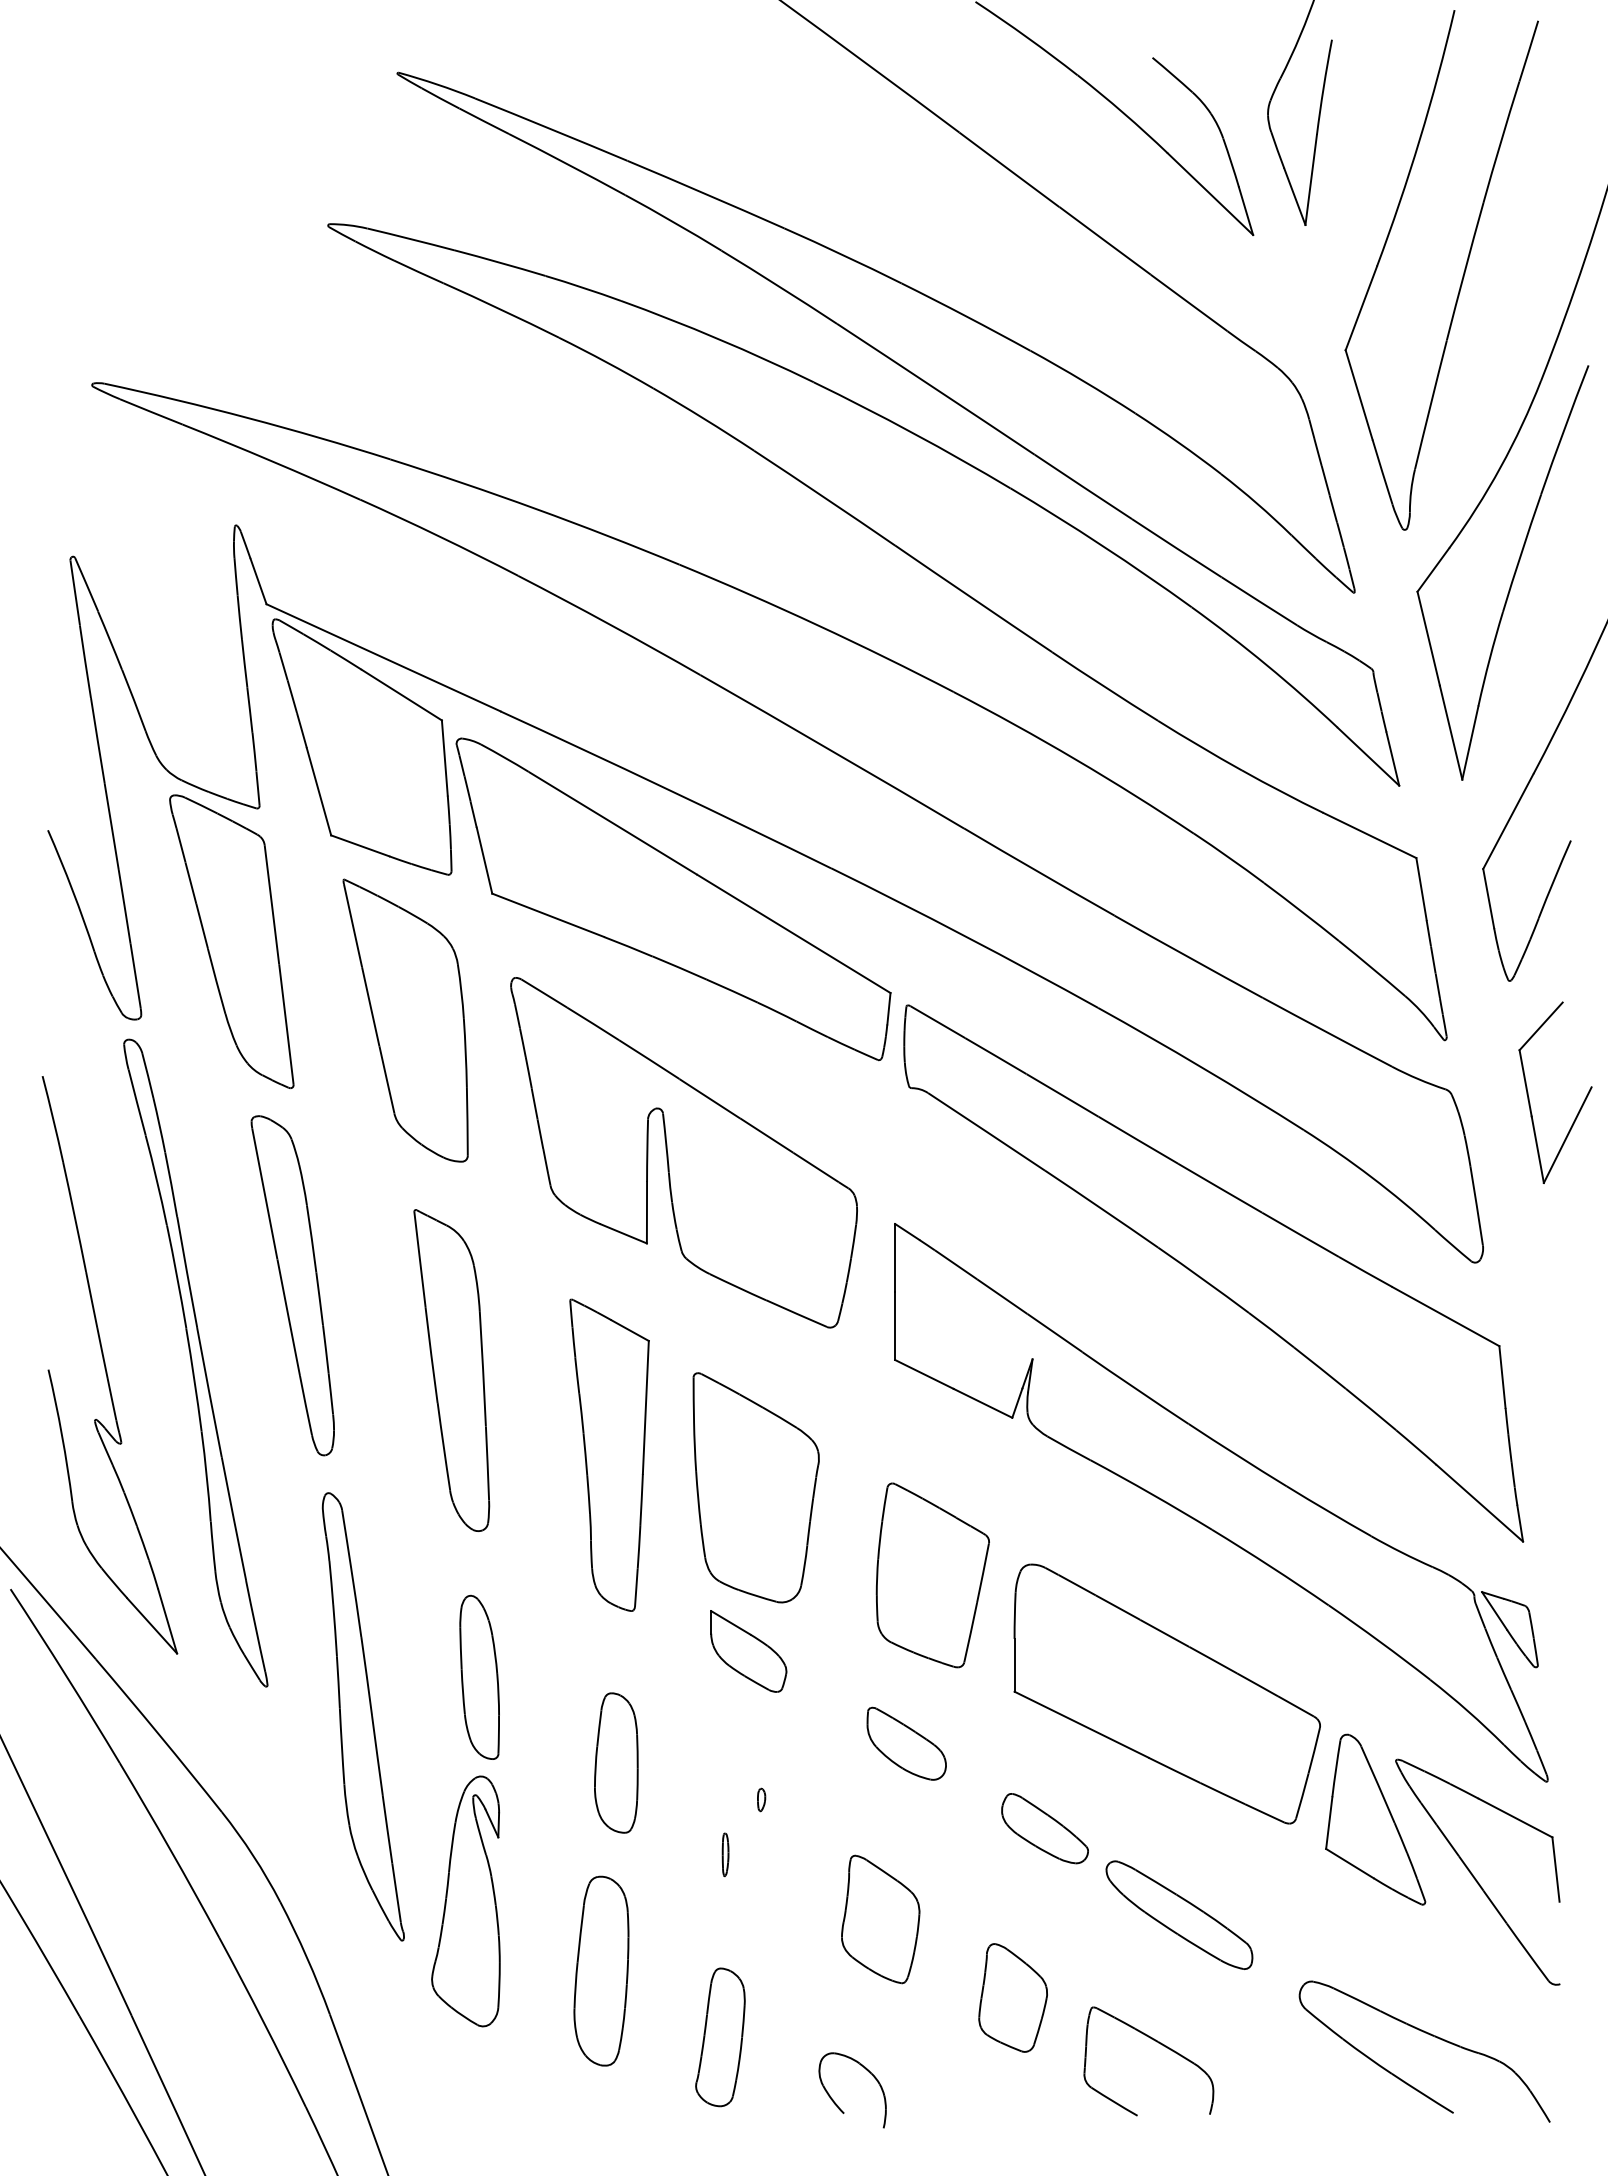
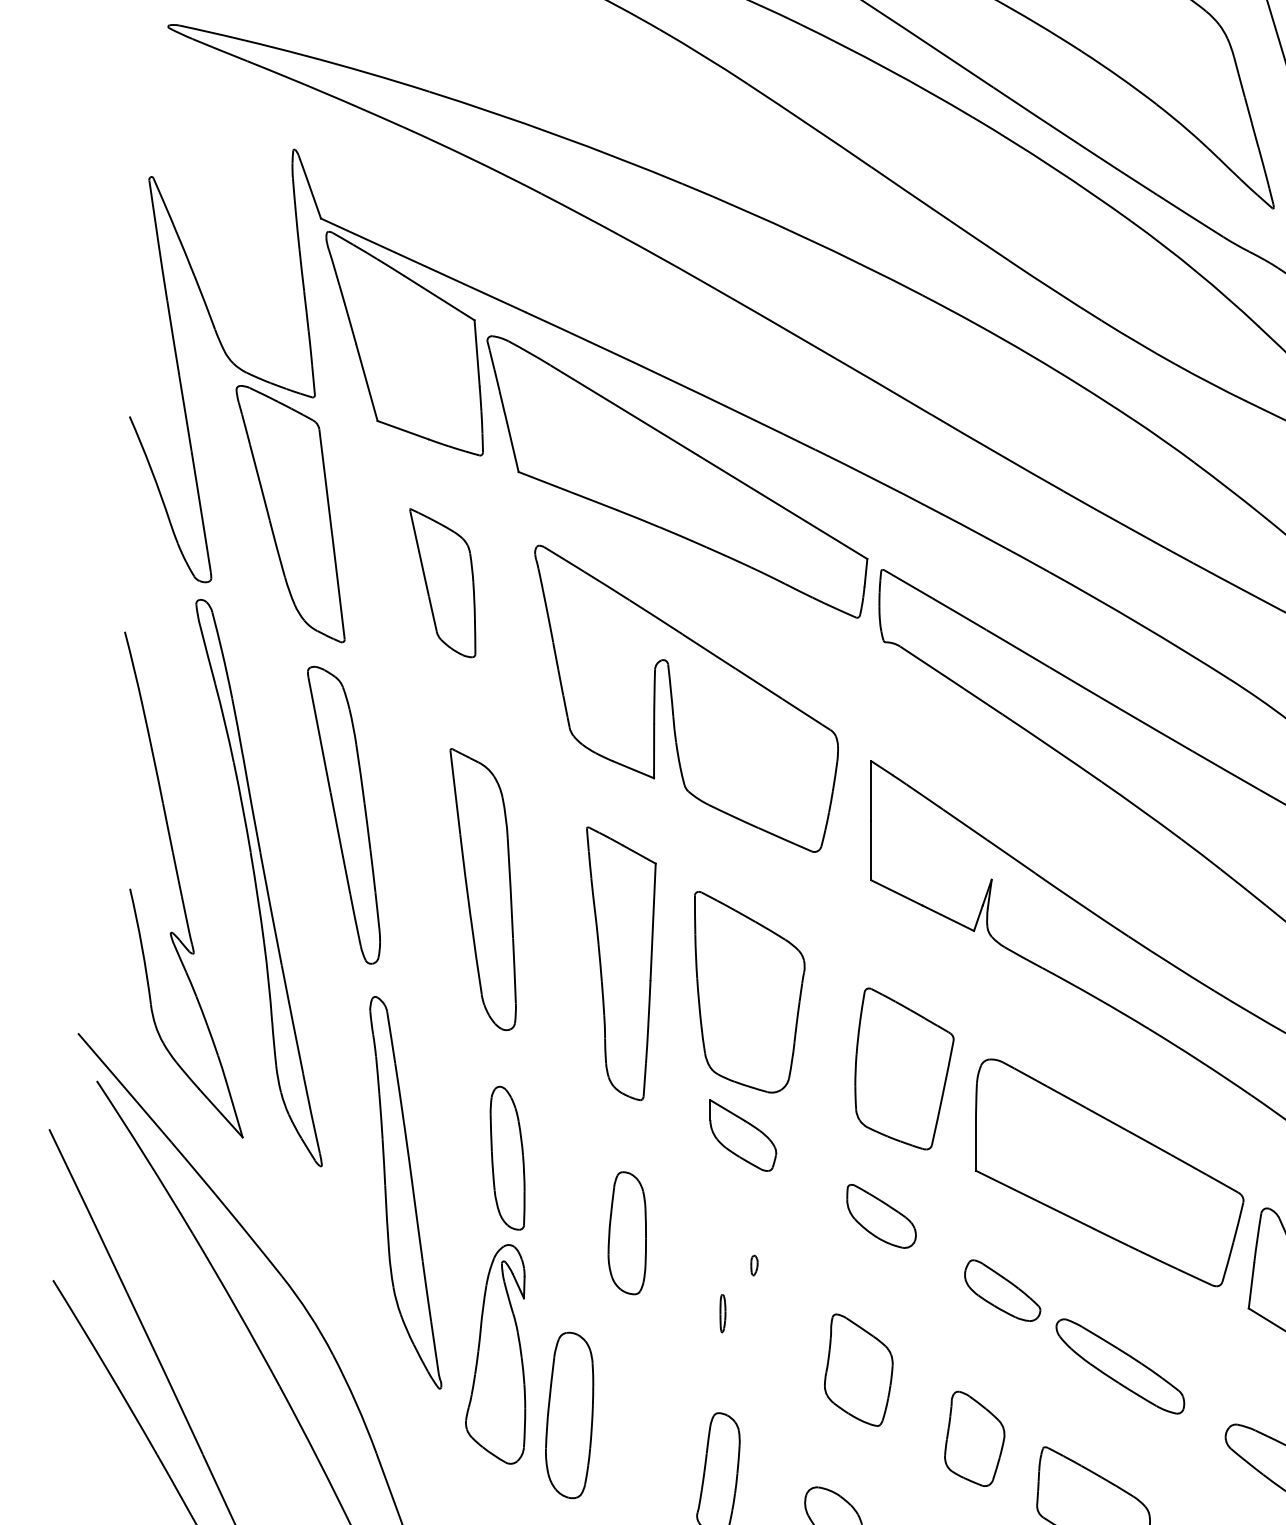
part: (405, 1020) -> (442, 583), size x0.6
part: (601, 1970) -> (569, 1414), moved

